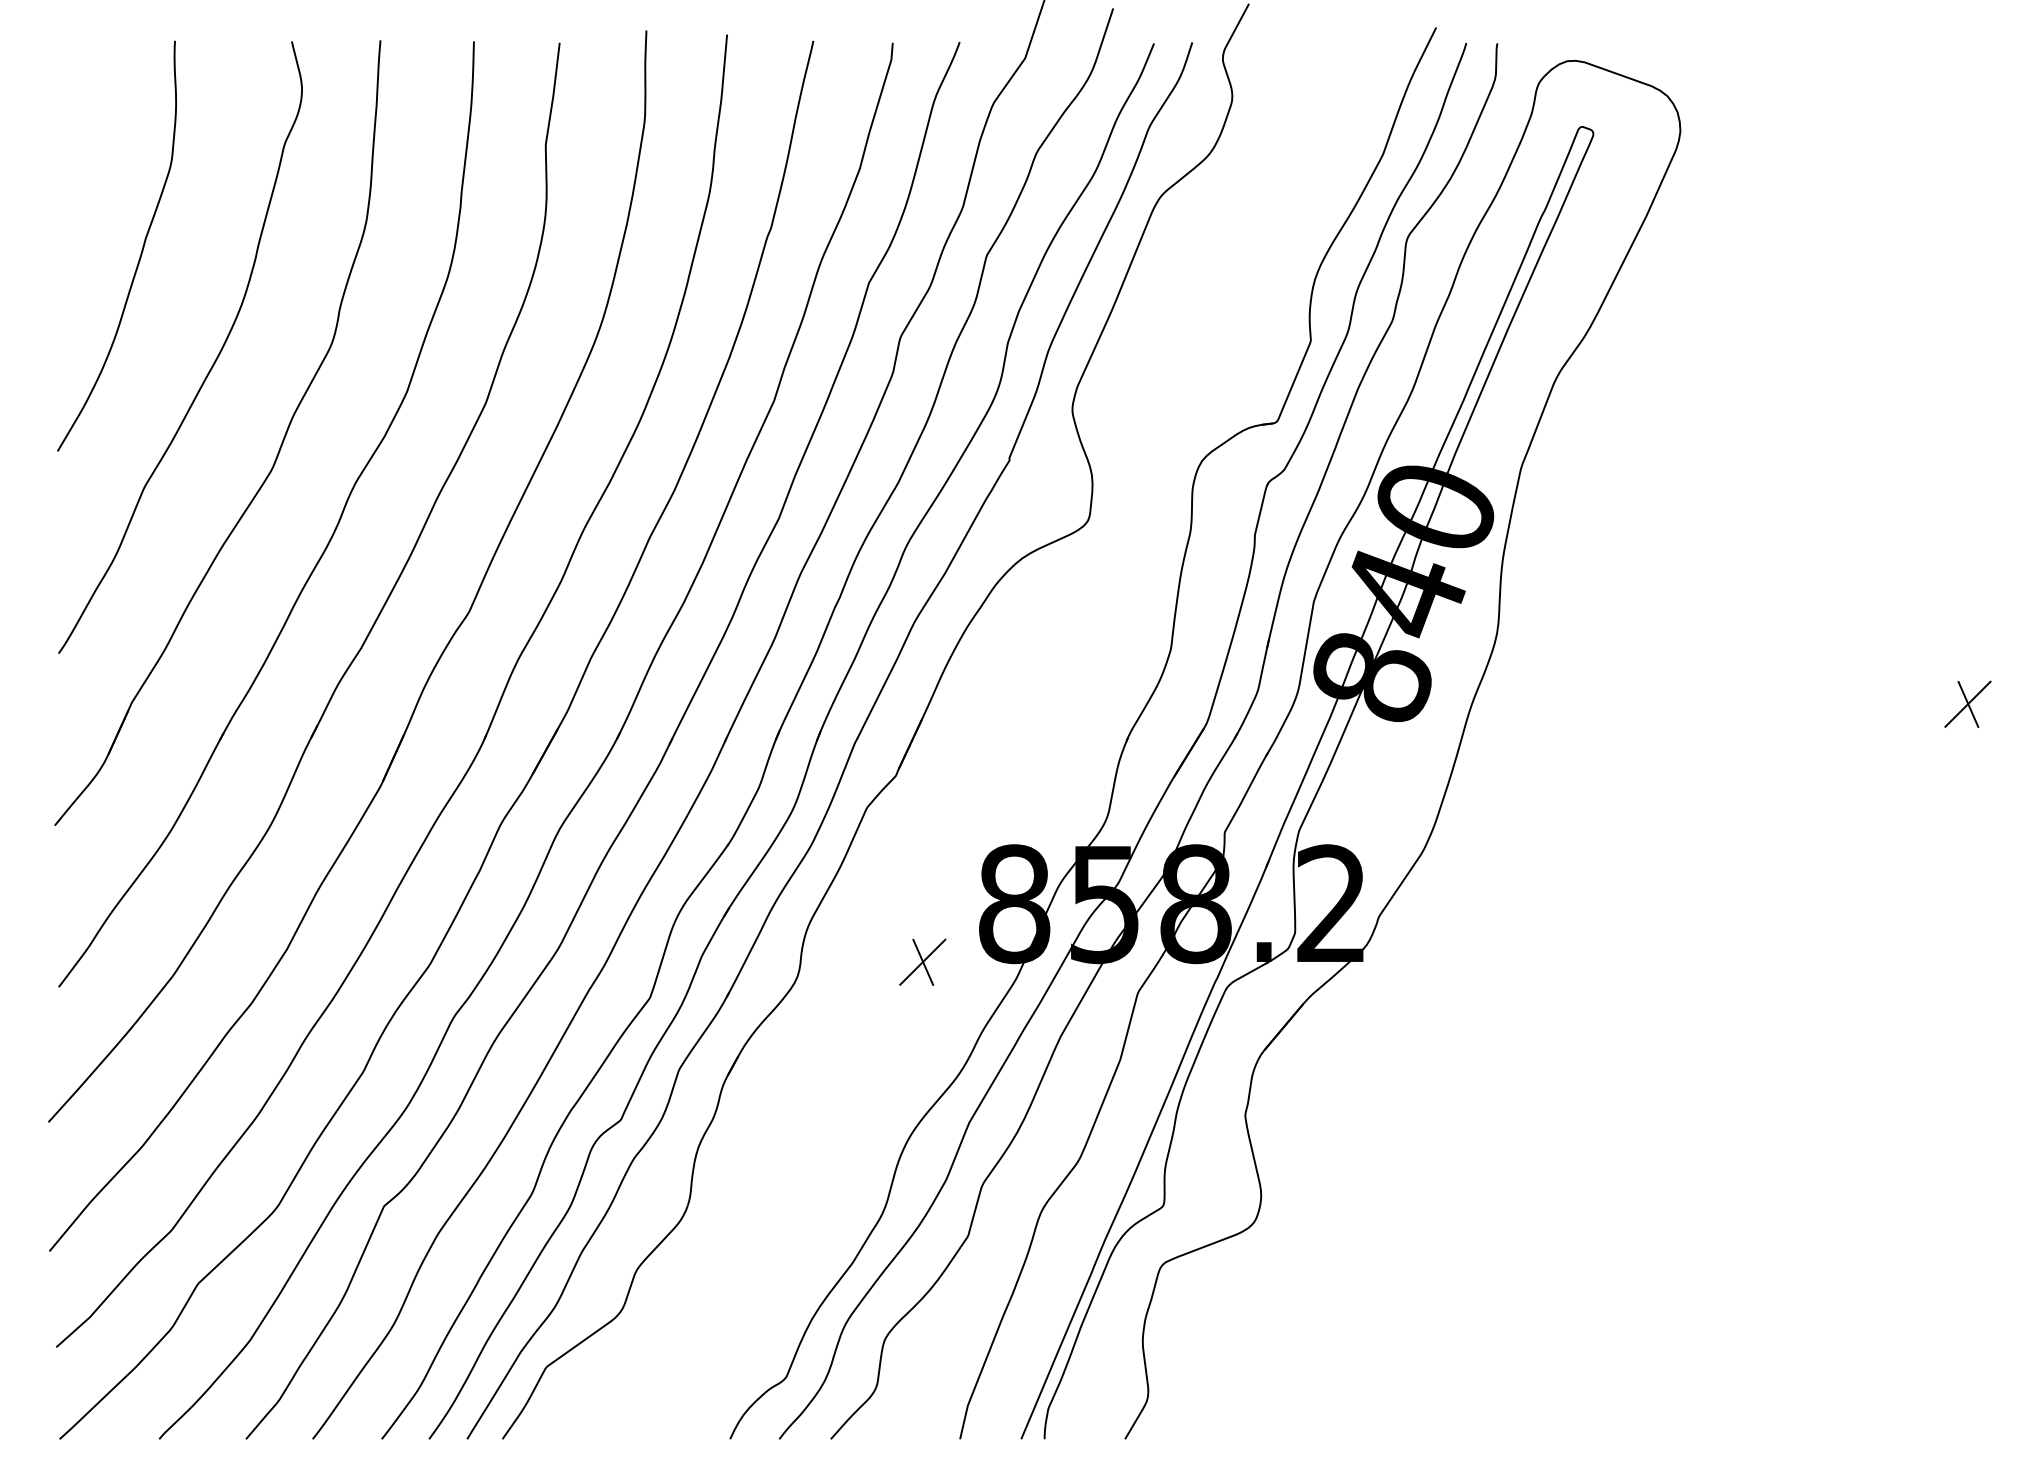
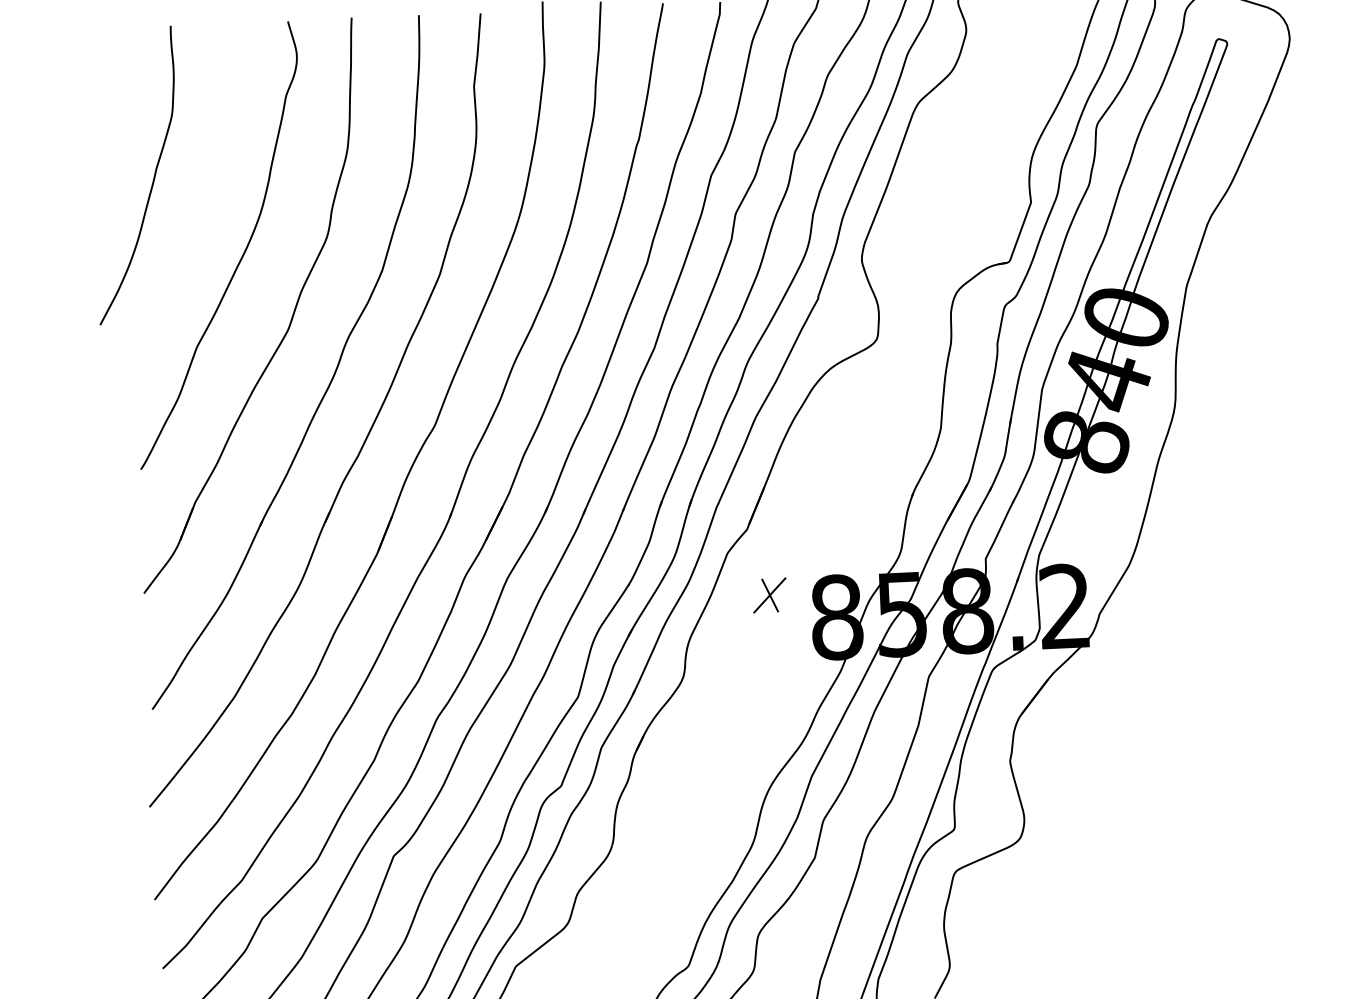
curve: (140, 253) -> (153, 179), moved
part: (922, 961) -> (769, 594), moved

